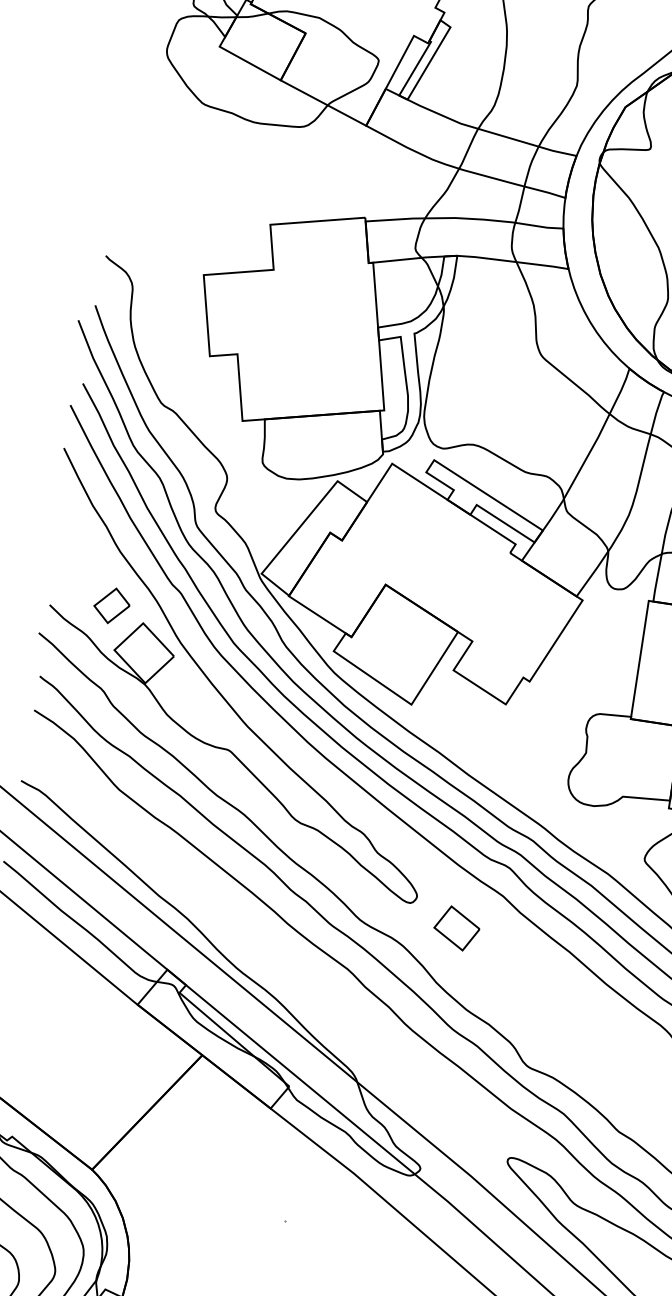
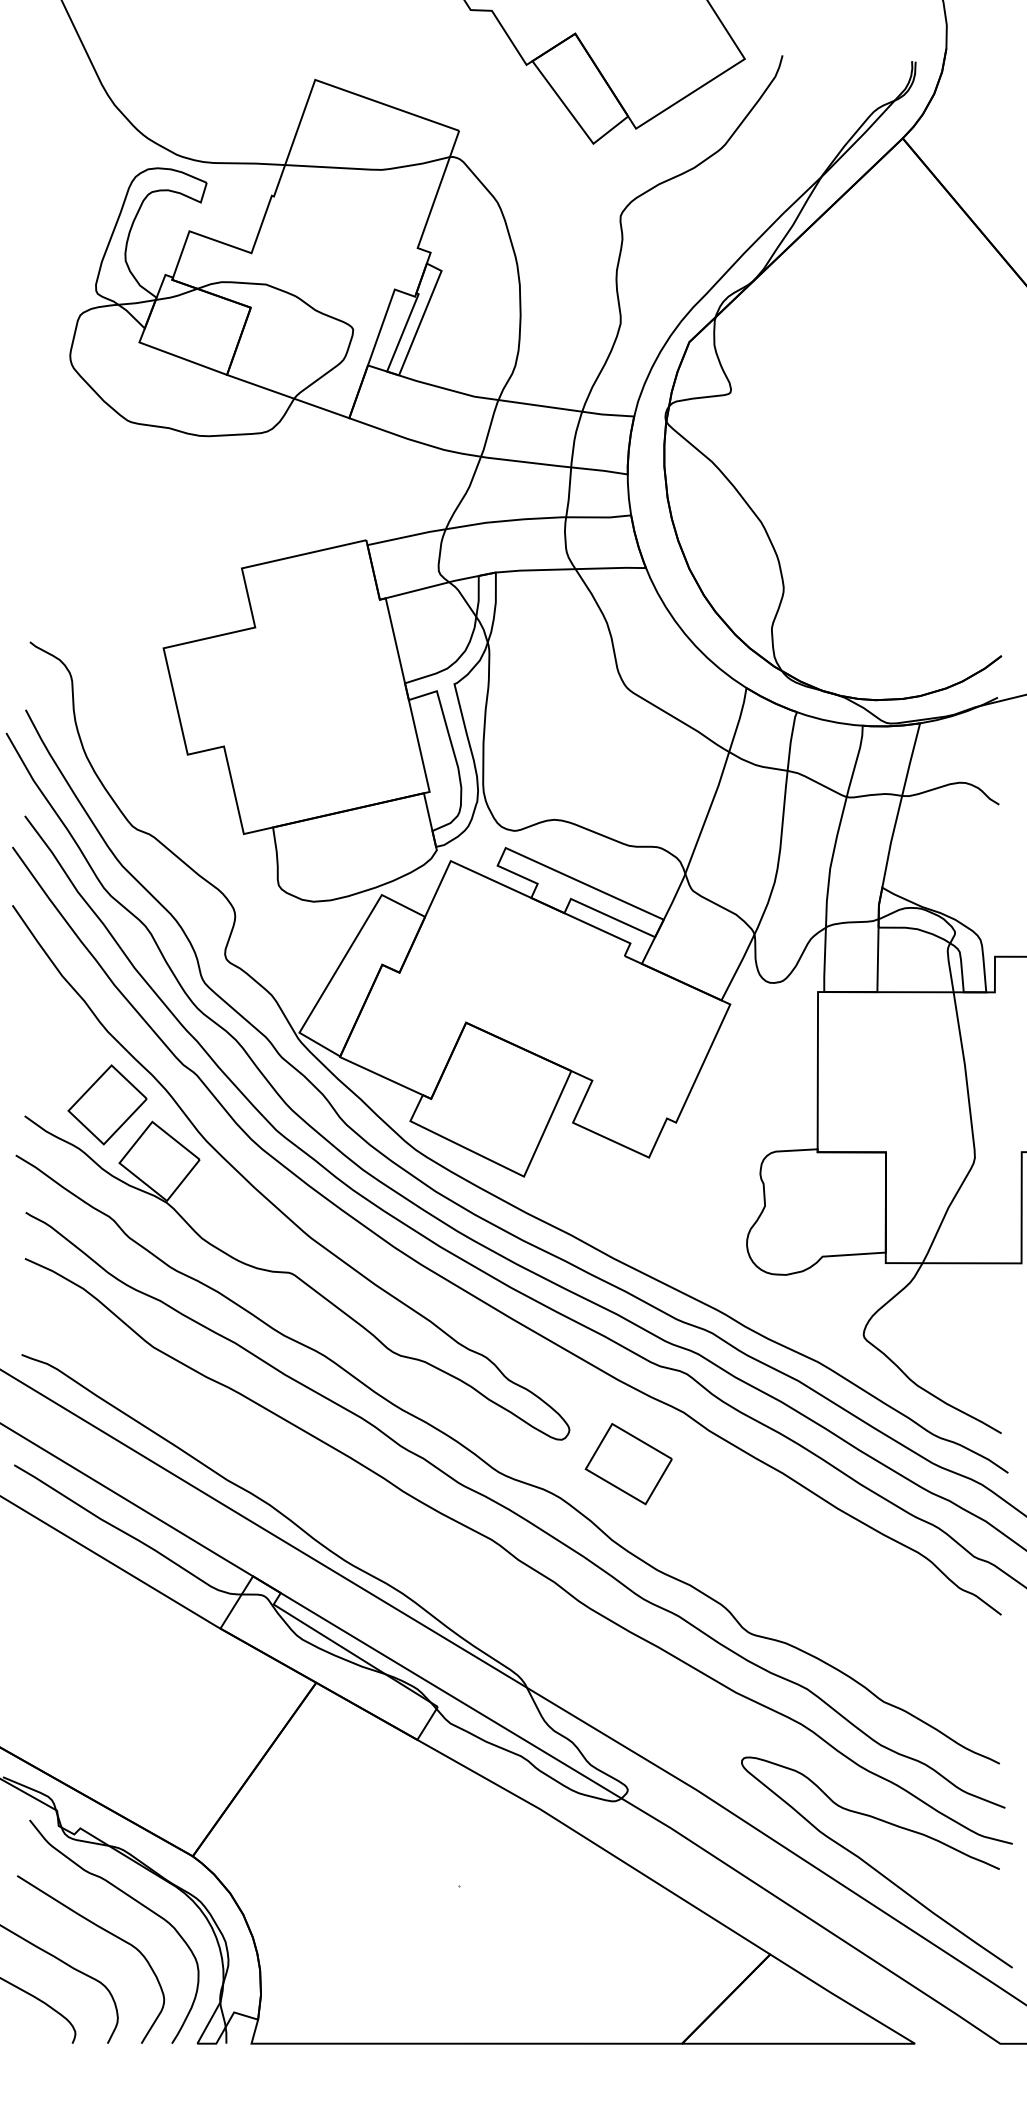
part: (112, 605) -> (107, 1104), size x1.67
part: (456, 928) -> (628, 1464), size x1.43

